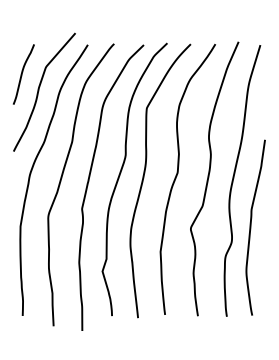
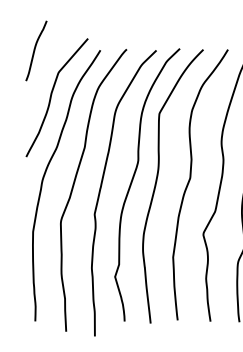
curve: (22, 74) -> (35, 50), moved

